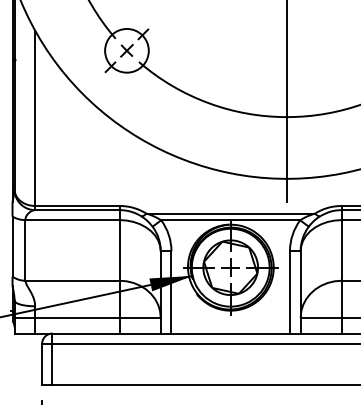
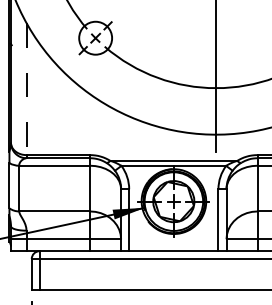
line: (35, 118) -> (26, 89), solid -> dashed

